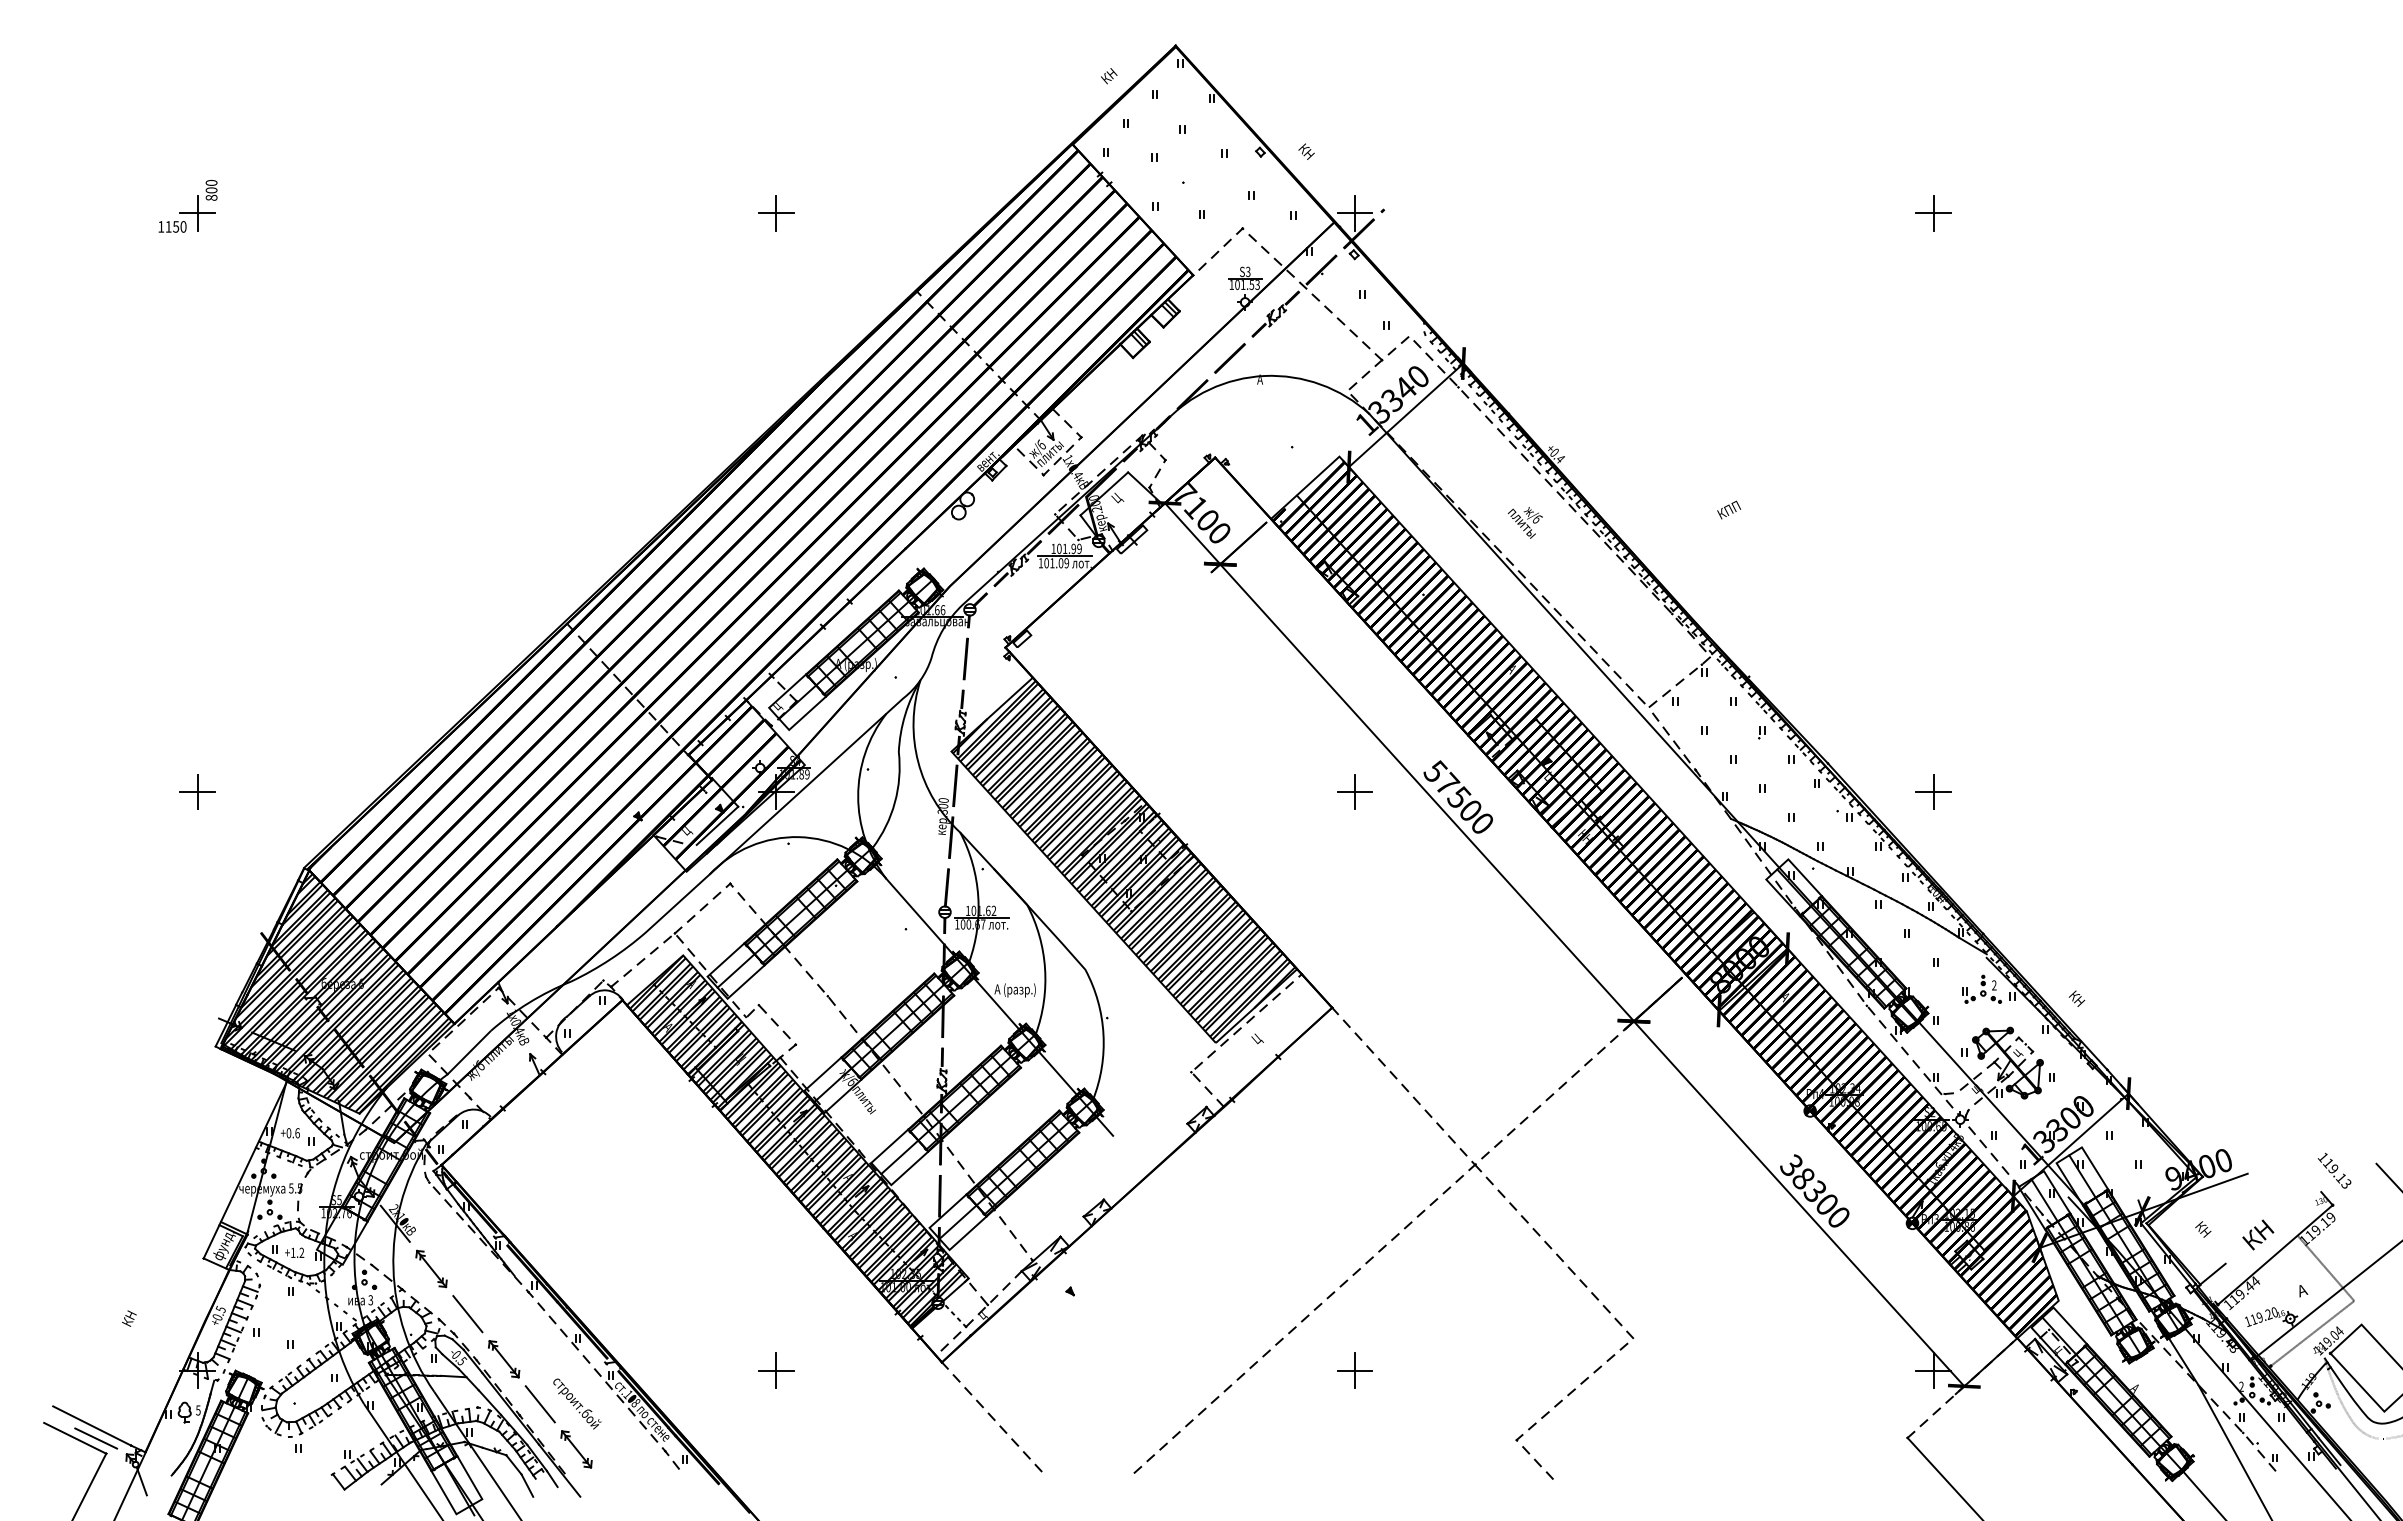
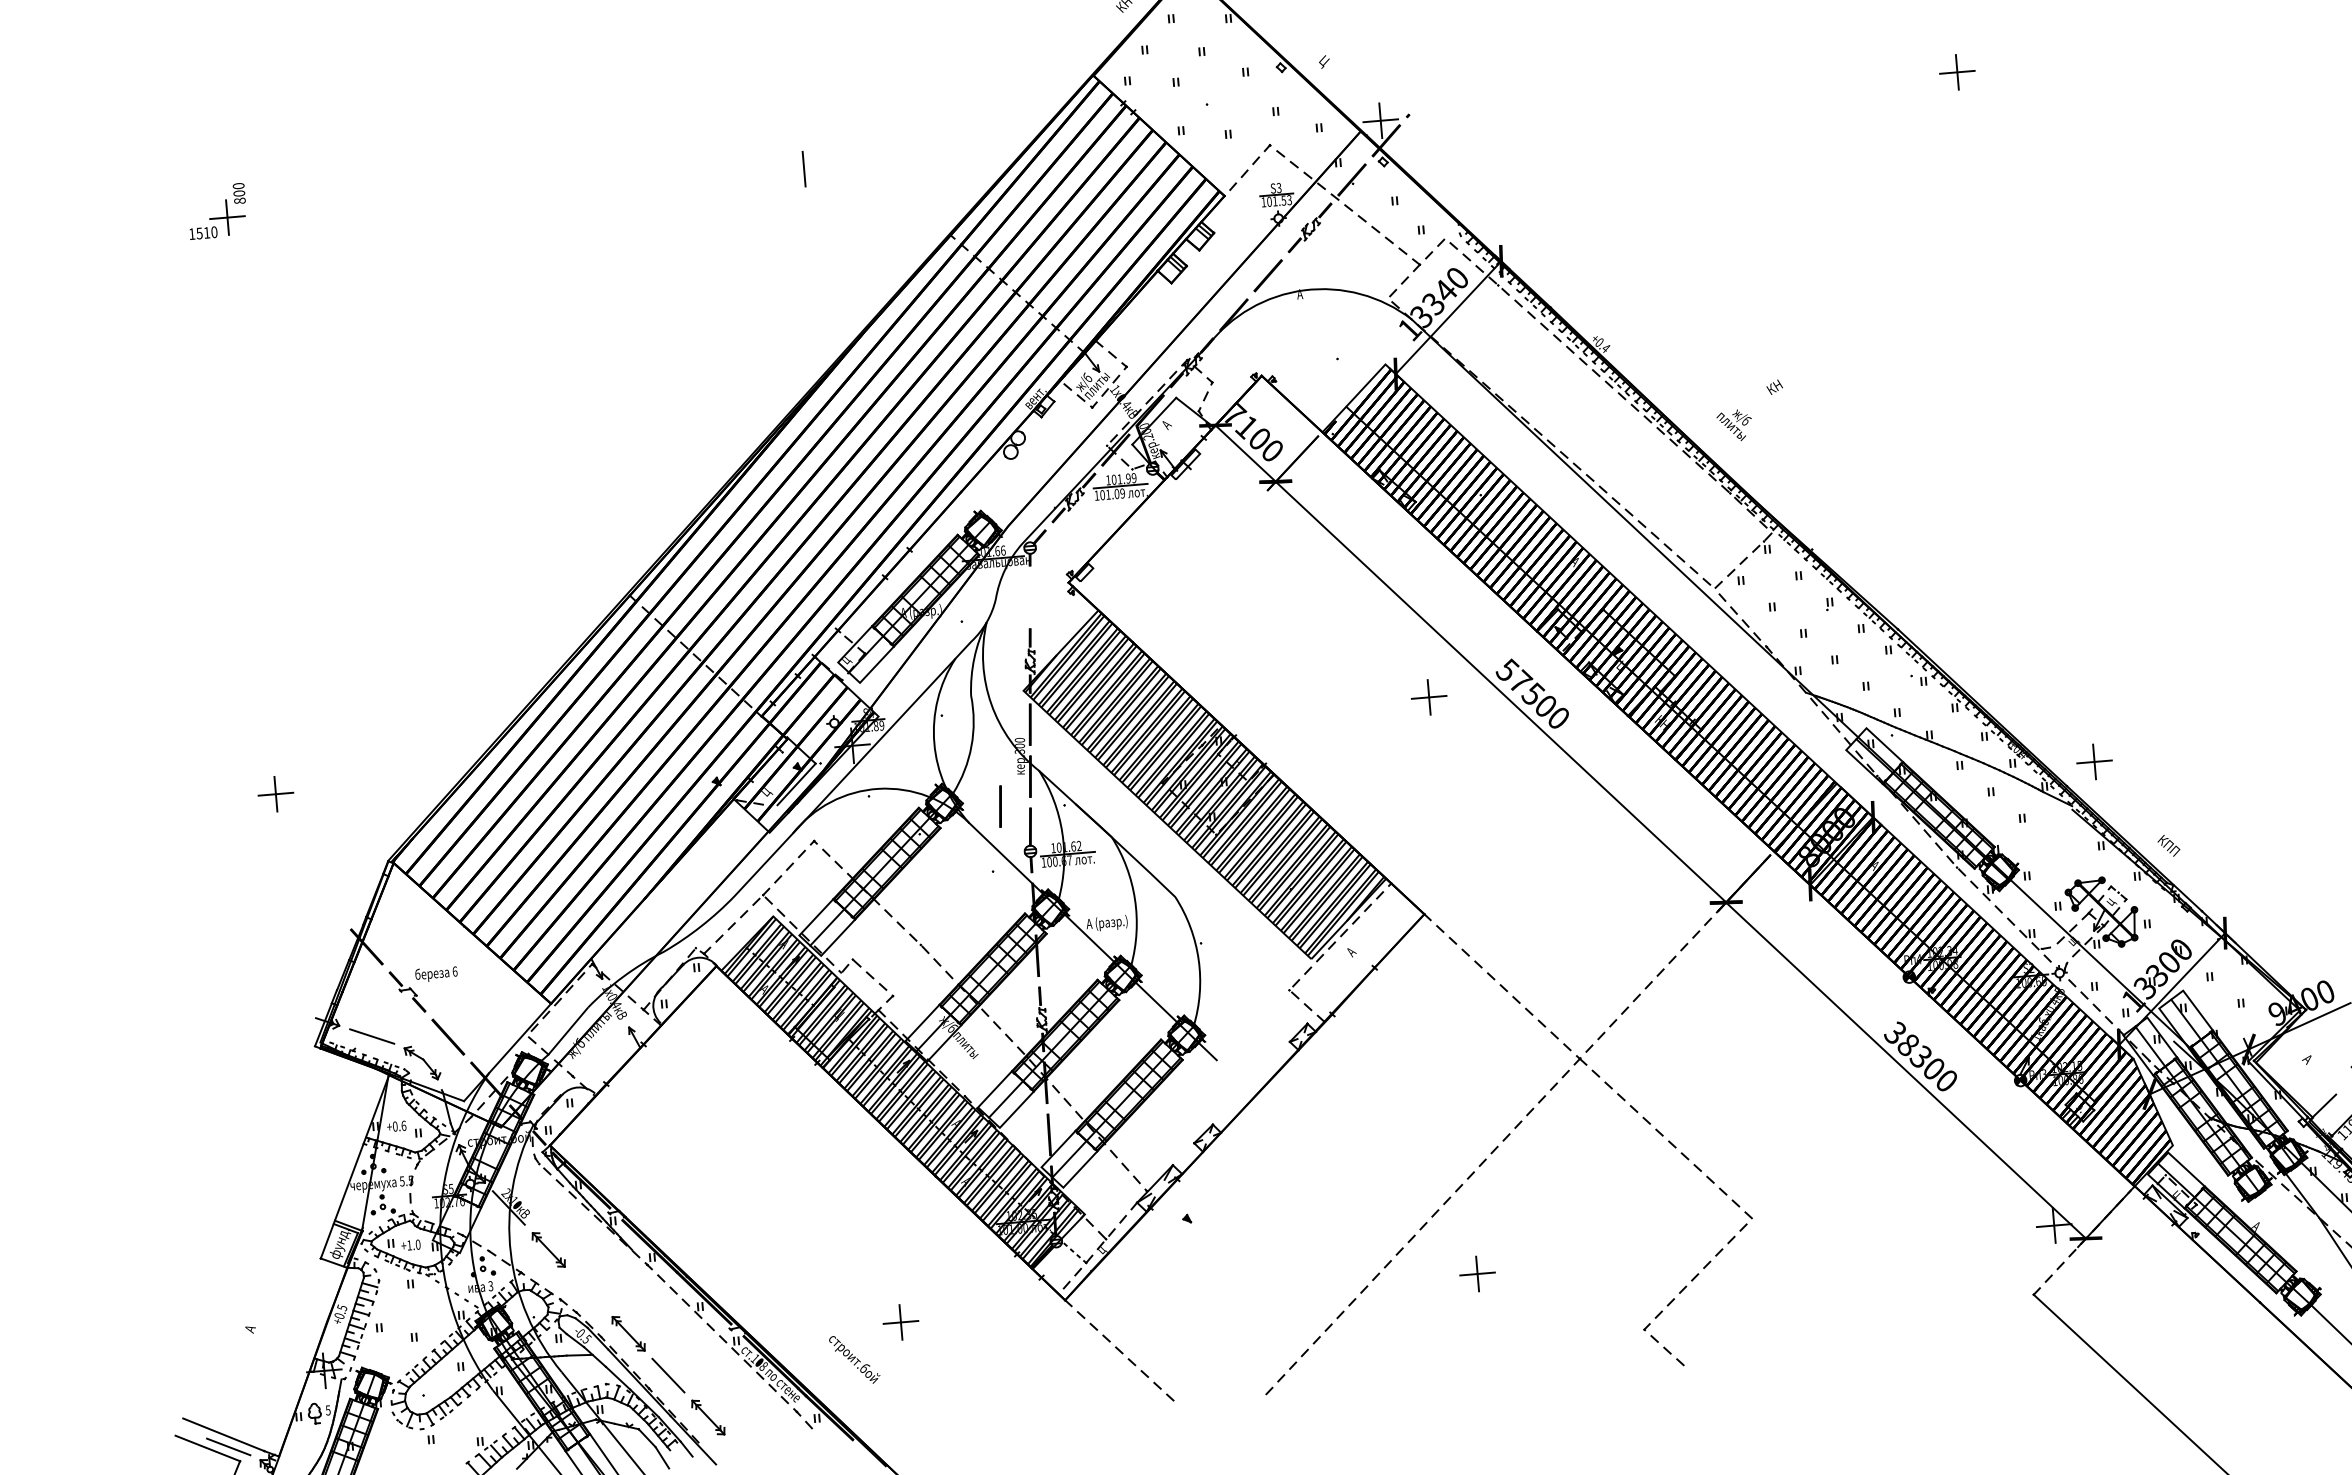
text: (1306, 153) -> (1327, 65), КН -> Ц
line: (776, 213) -> (804, 169), removed
text: (172, 226) -> (203, 232), 1150 -> 1510
text: (1117, 498) -> (1167, 424), Ц -> А
text: (1733, 506) -> (1782, 381), КПП -> КН
text: (1524, 522) -> (1733, 425), moved
line: (965, 658) -> (1000, 806), moved
part: (1933, 791) -> (2094, 761), moved
part: (1981, 988) -> (2069, 840), removed
hatch: (335, 993) -> (429, 983), removed
text: (2084, 1005) -> (2173, 849), КН -> КПП
text: (1257, 1038) -> (1352, 951), Ц -> А
text: (2202, 1229) -> (2310, 1062), КН -> А
text: (301, 1252) -> (417, 1244), +1.2 -> +1.0
line: (467, 1314) -> (588, 1292), removed
text: (129, 1318) -> (251, 1324), КН -> А
text: (577, 1403) -> (854, 1359), moved

